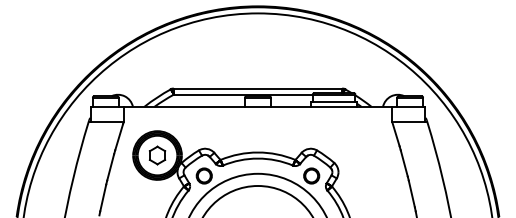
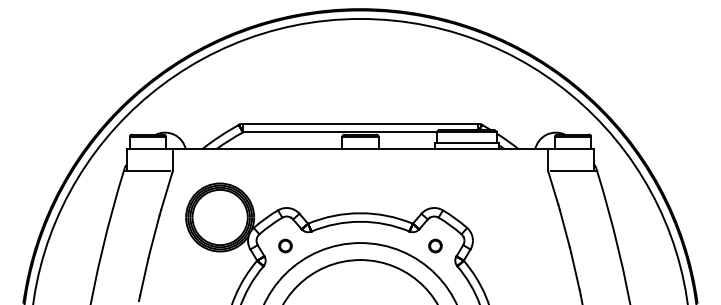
part: (157, 155) -> (219, 217), removed
part: (204, 175) -> (285, 245), size x0.6
part: (311, 175) -> (435, 245), size x0.6

